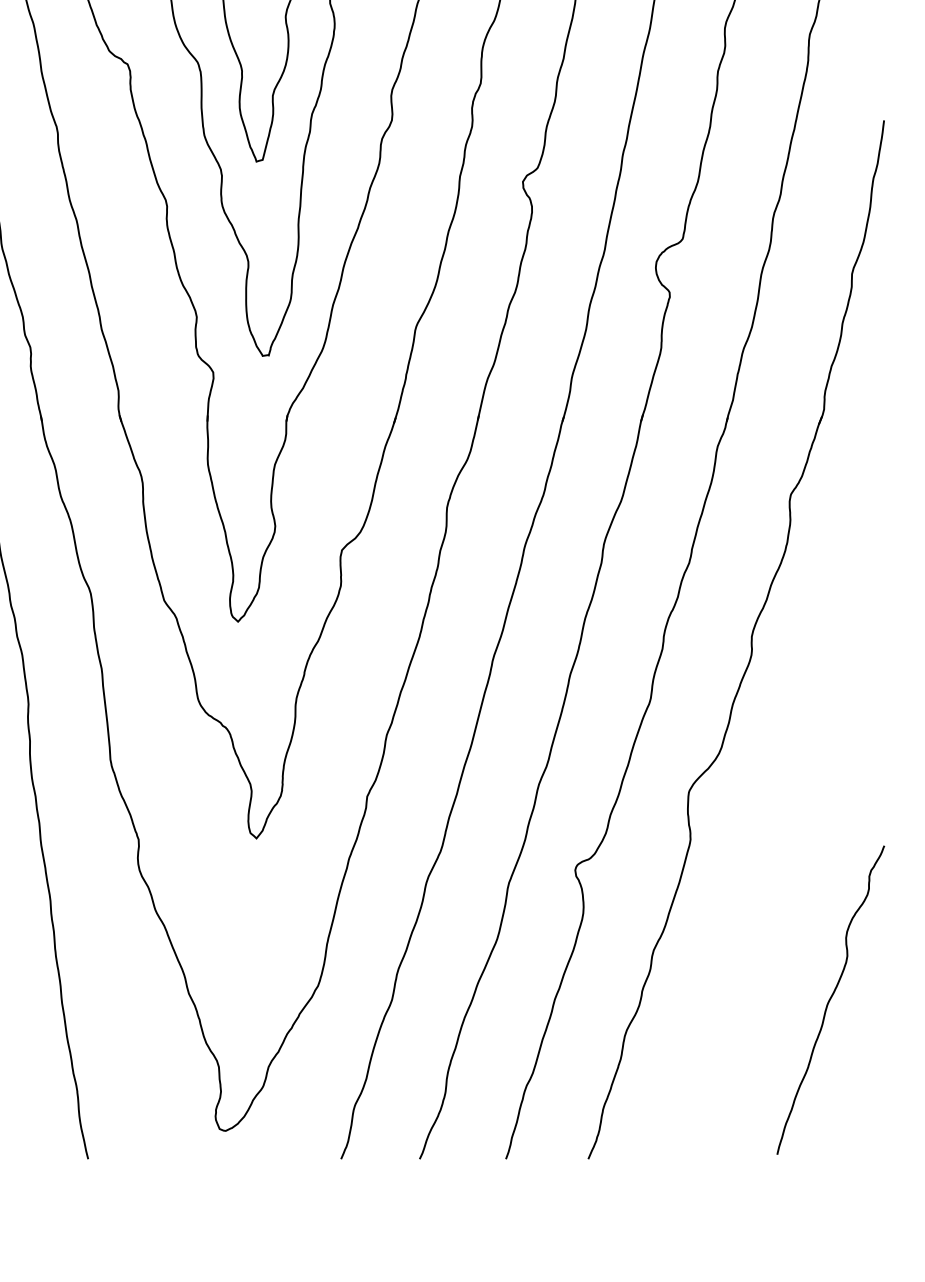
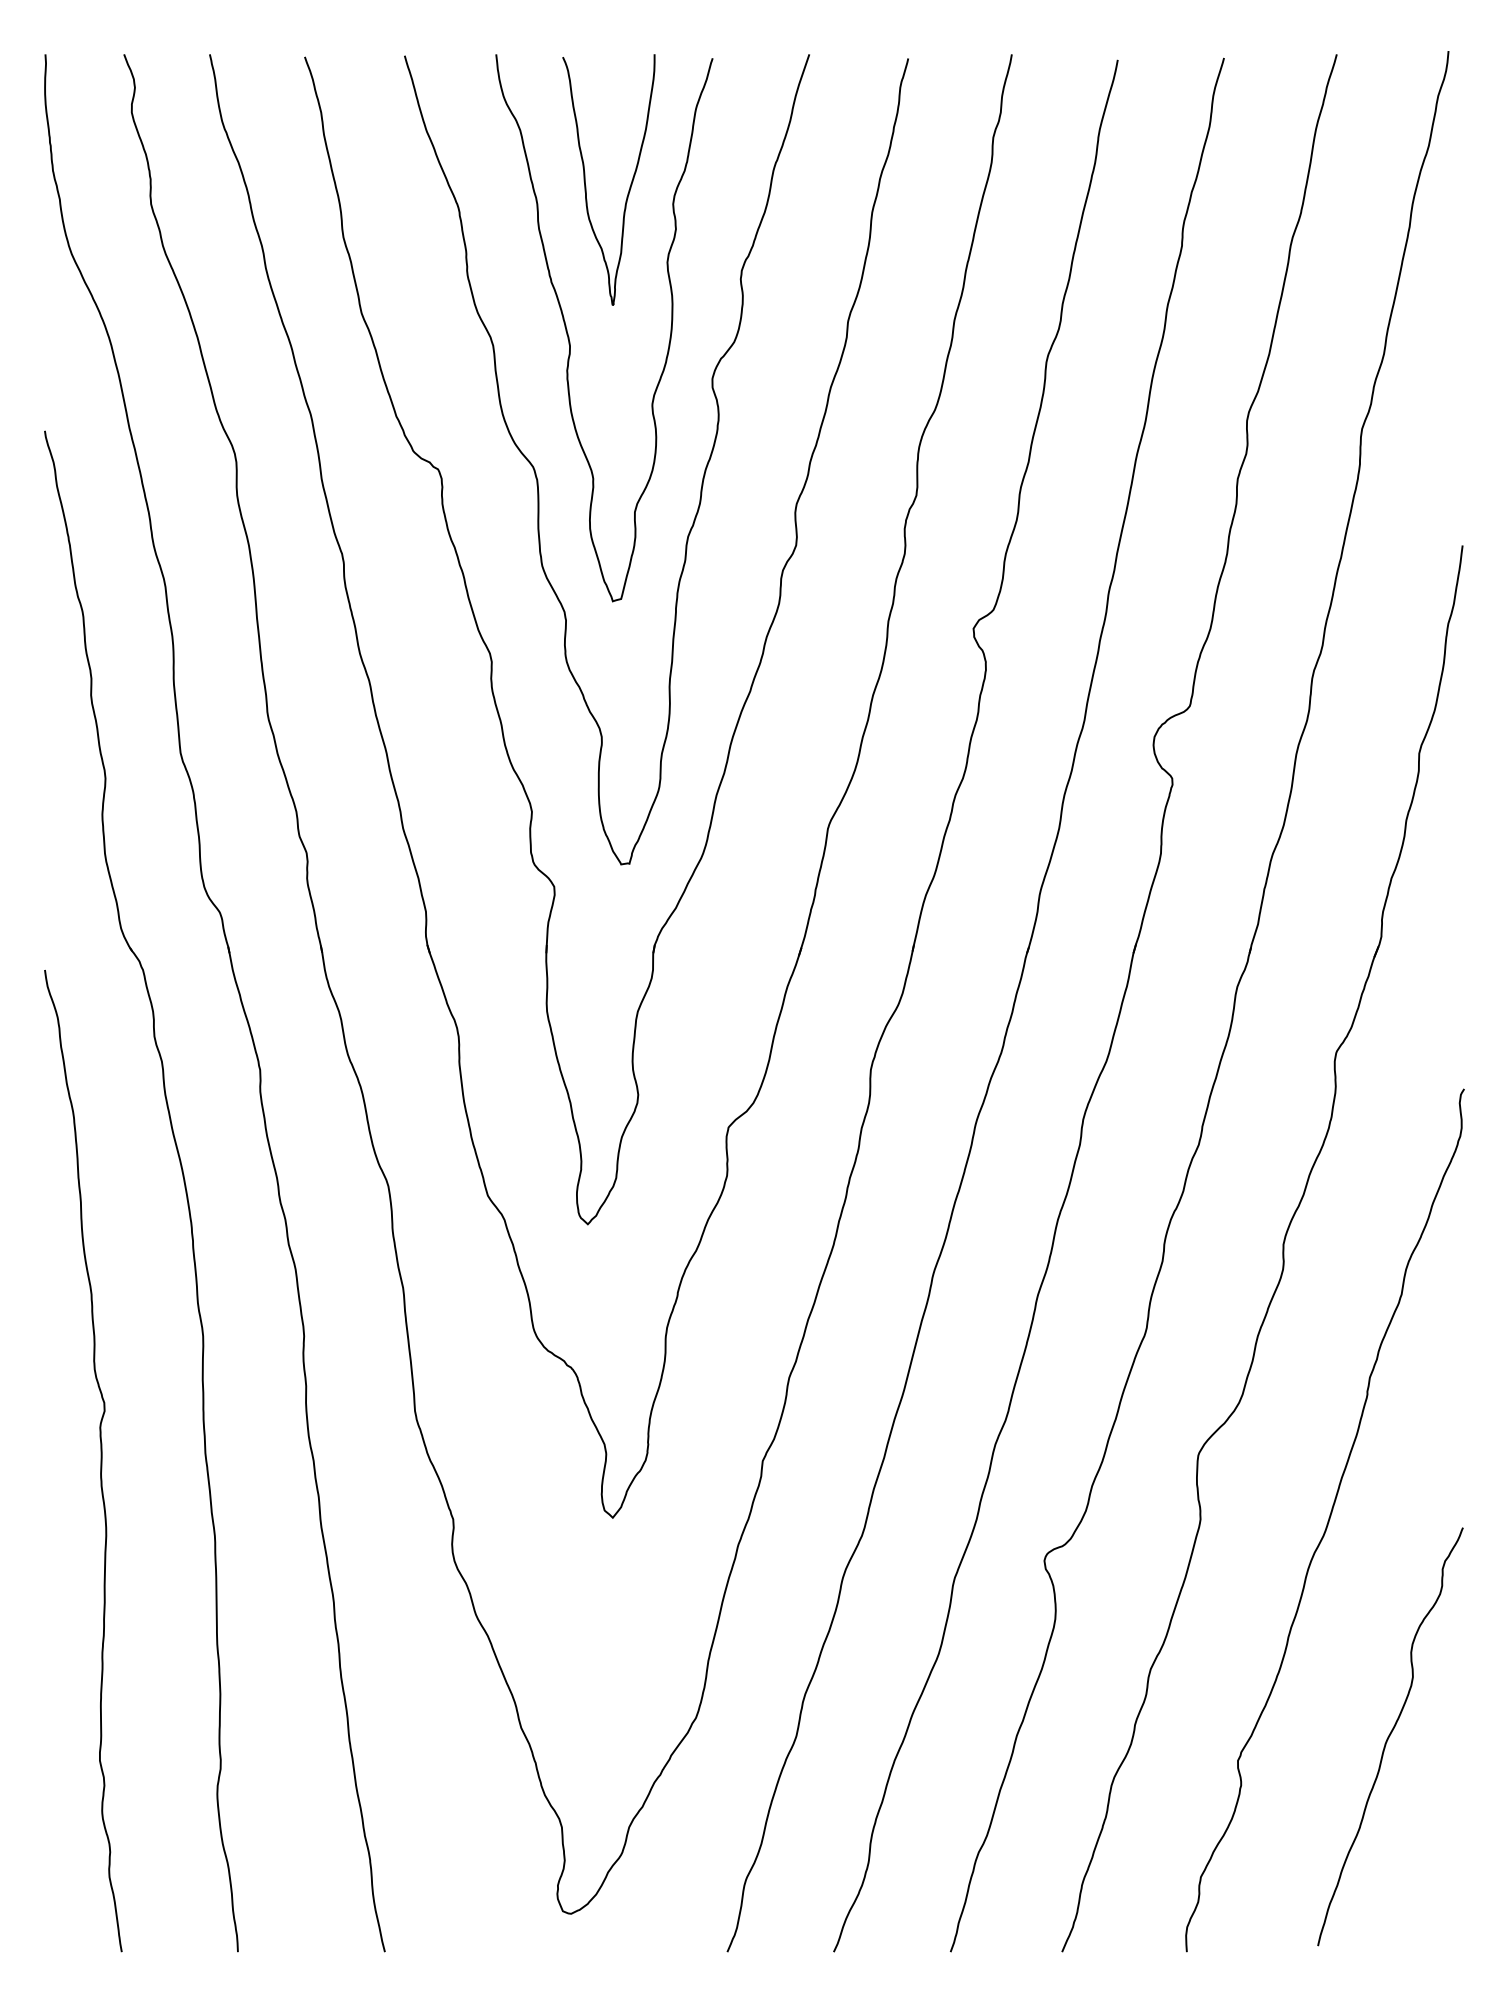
curve: (784, 841) -> (1327, 1521), added

